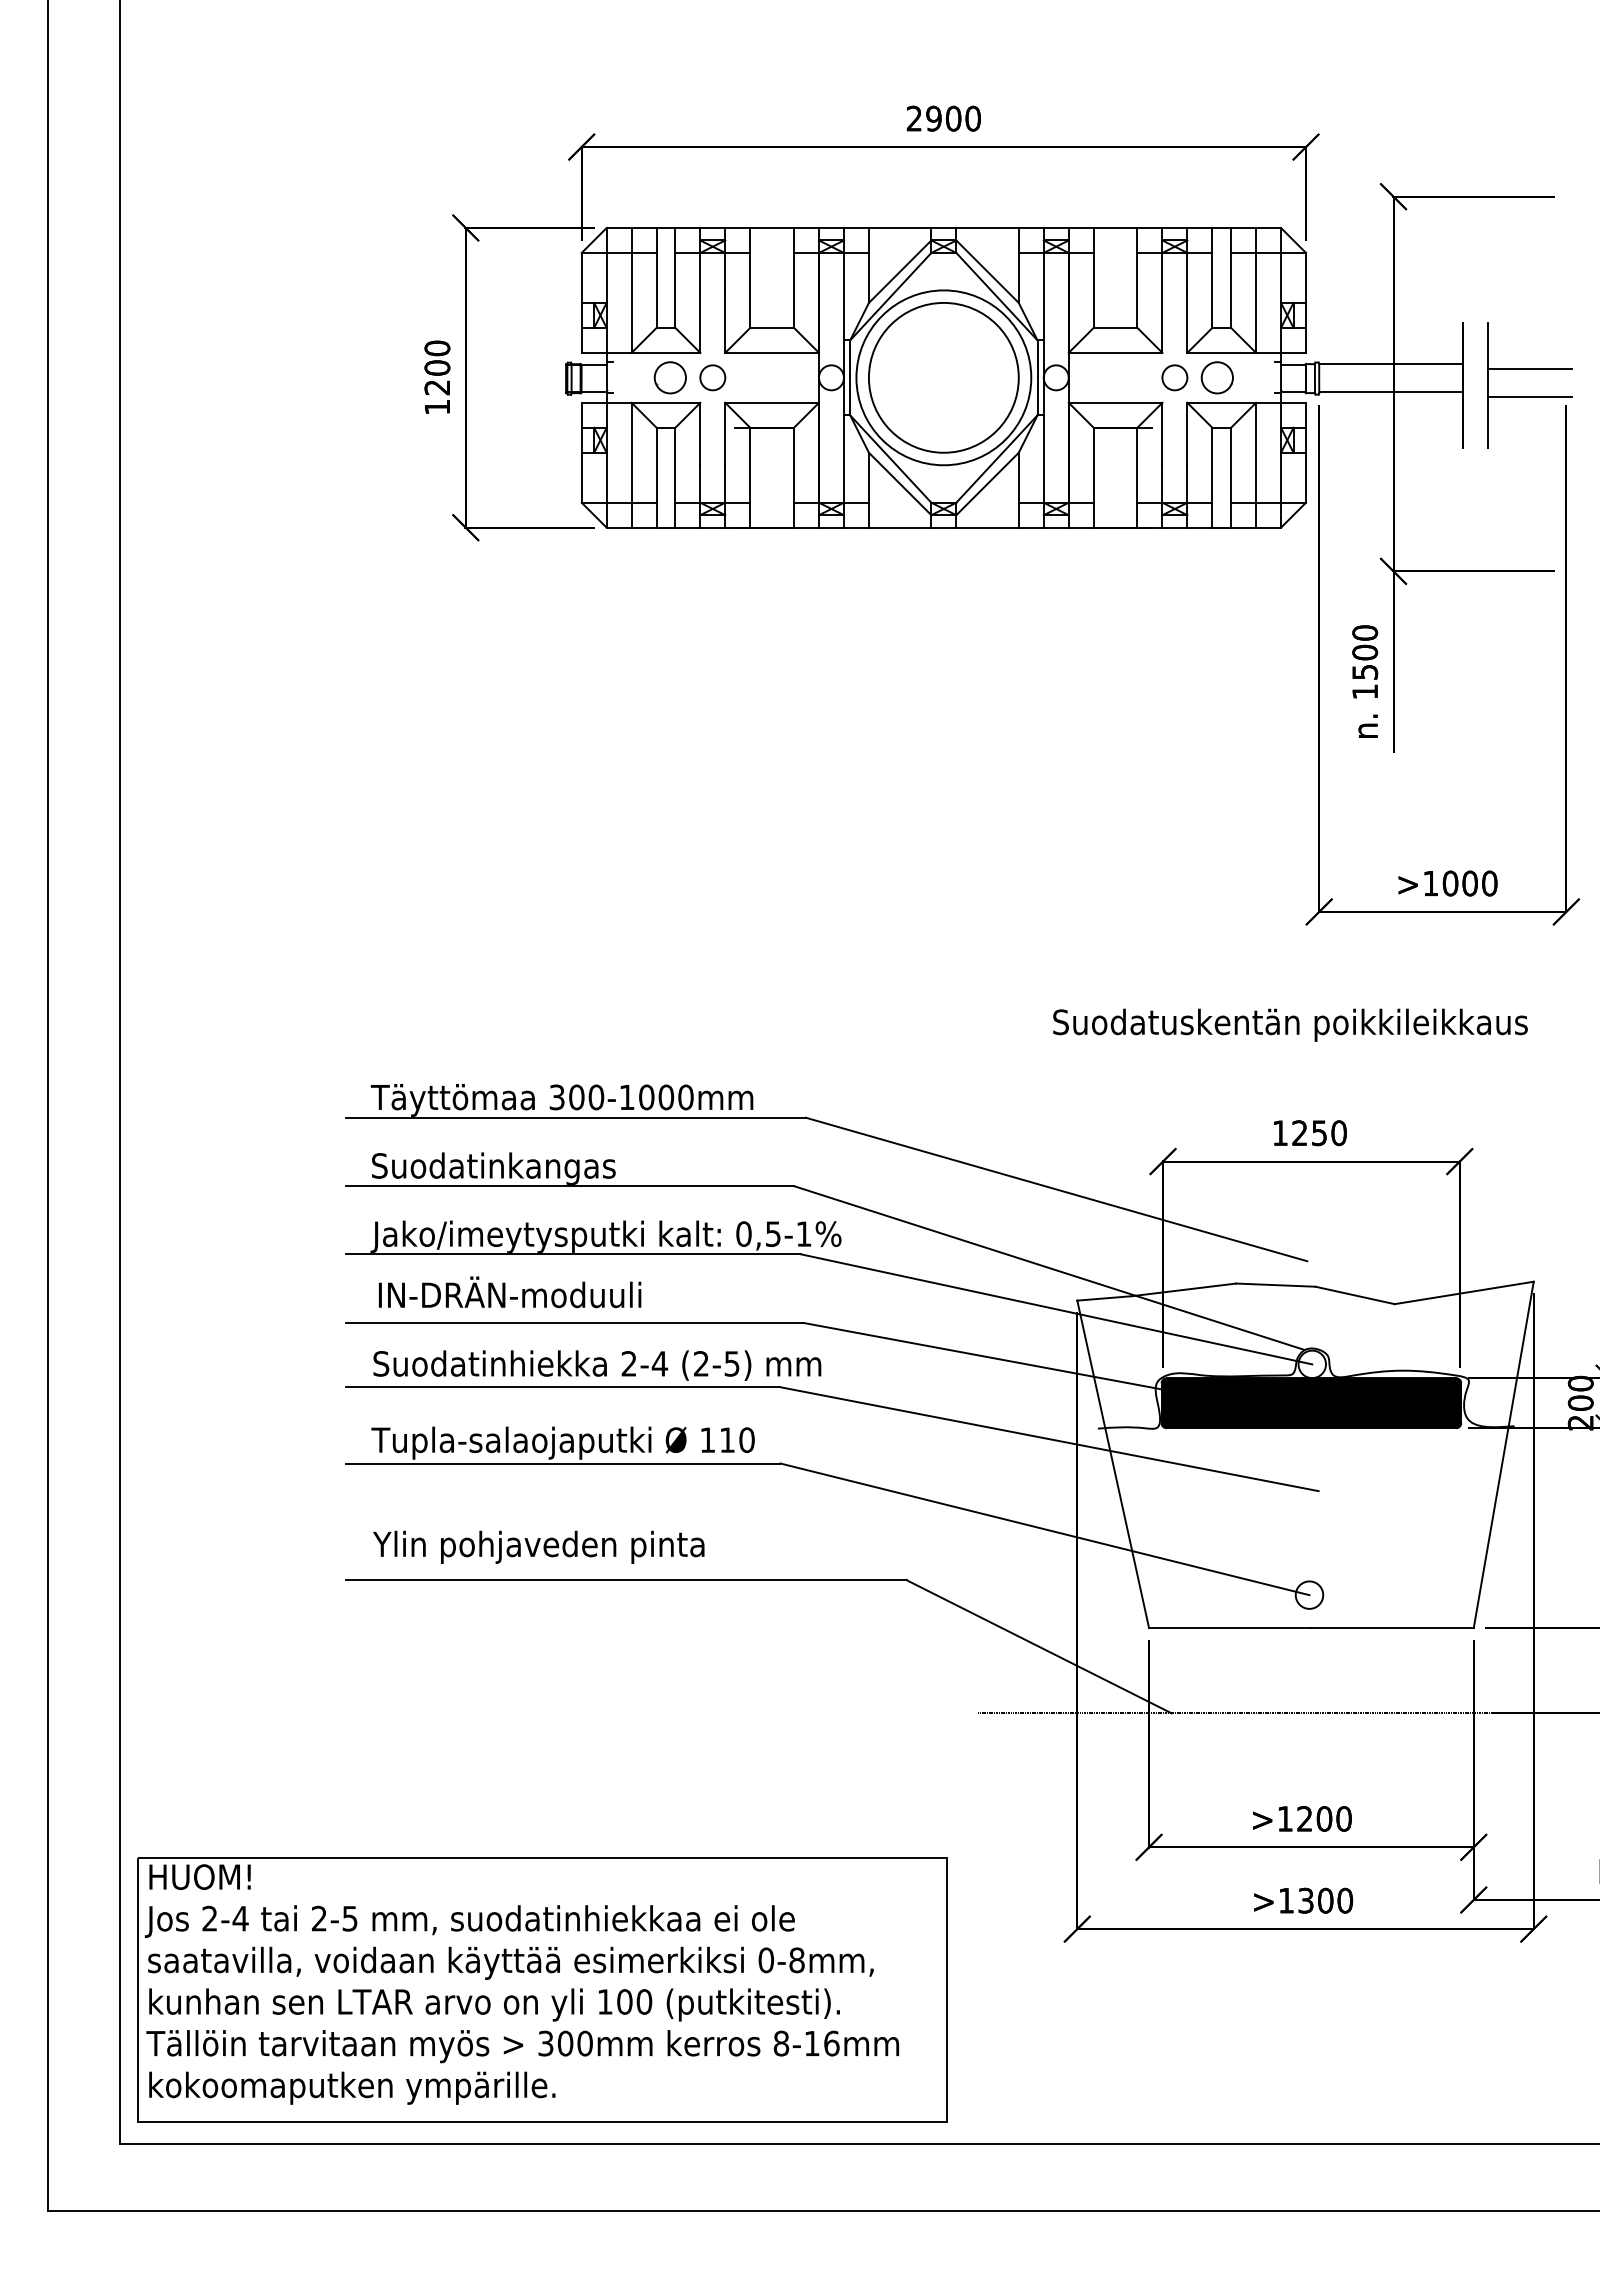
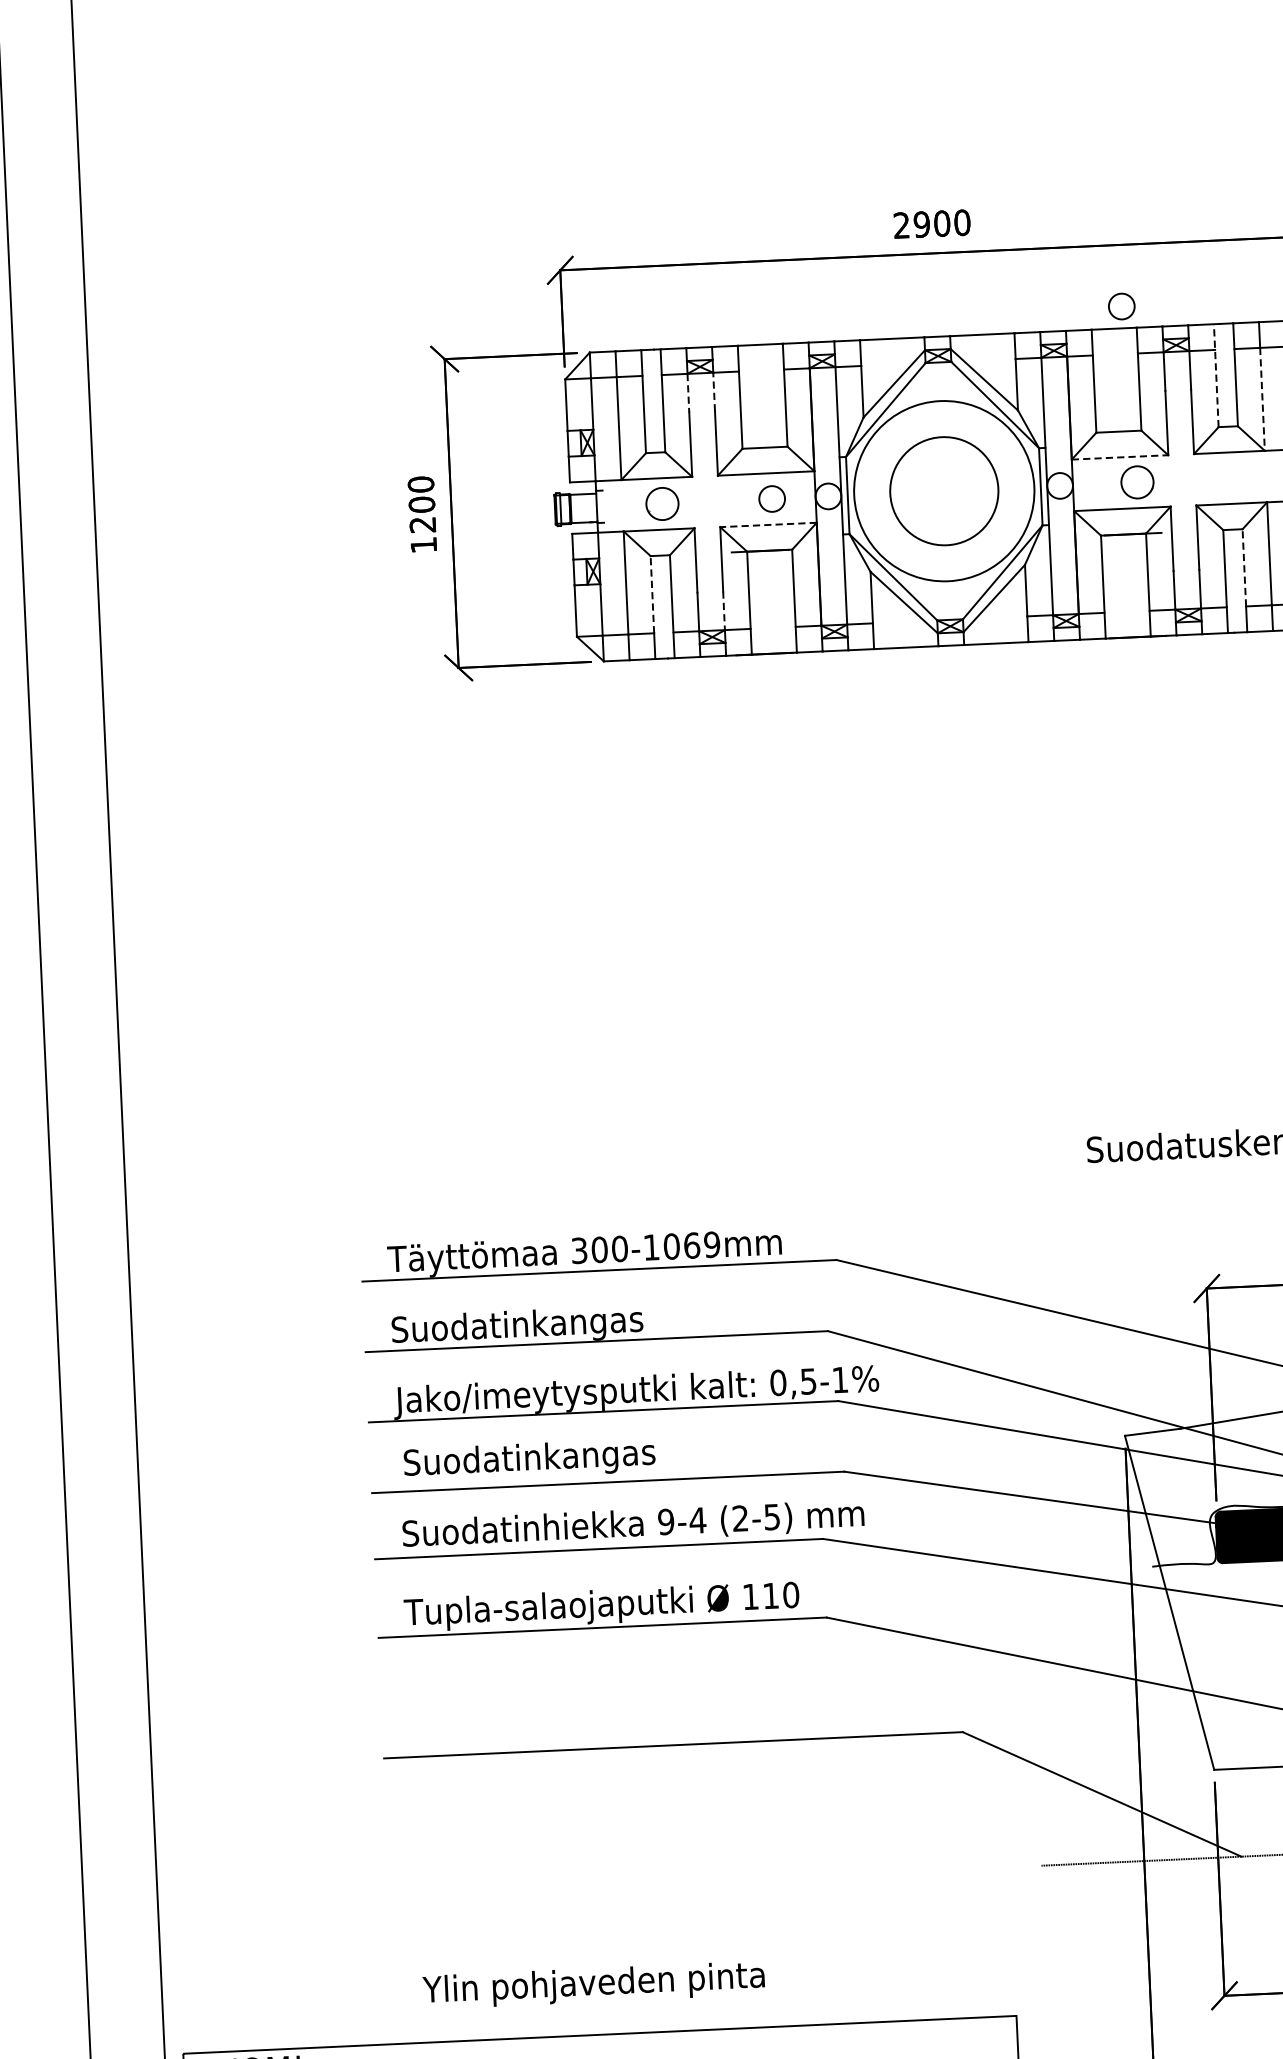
line: (700, 271) -> (688, 392), solid -> dashed
line: (725, 271) -> (714, 391), solid -> dashed
line: (1212, 277) -> (1216, 375), solid -> dashed
line: (1256, 302) -> (1262, 398), solid -> dashed
line: (1115, 352) -> (1119, 457), solid -> dashed
circle: (712, 377) -> (771, 498), moved
circle: (943, 377) -> (943, 490), size x0.7
circle: (1174, 377) -> (1121, 306), moved
circle: (1216, 377) -> (1136, 482), moved
line: (772, 402) -> (768, 524), solid -> dashed
line: (656, 464) -> (652, 593), solid -> dashed
line: (1231, 464) -> (1244, 567), solid -> dashed
line: (725, 484) -> (724, 611), solid -> dashed
text: (675, 1097) -> (701, 1245), 300-1000mm -> 300-1069mm
text: (509, 1295) -> (539, 1457), IN-DRÄN-moduuli -> Suodatinkangas
text: (628, 1363) -> (665, 1521), 2-4 -> 9-4
text: (538, 1546) -> (593, 1984), moved

